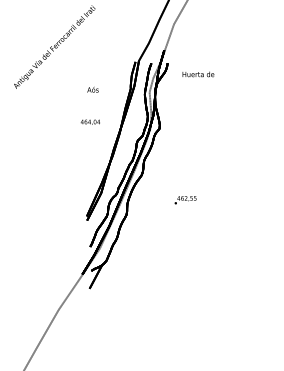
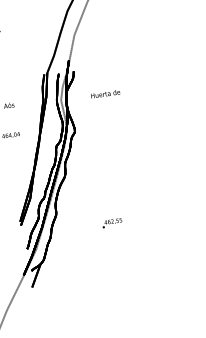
text: (198, 74) -> (105, 94), moved
text: (185, 200) -> (112, 223), moved

